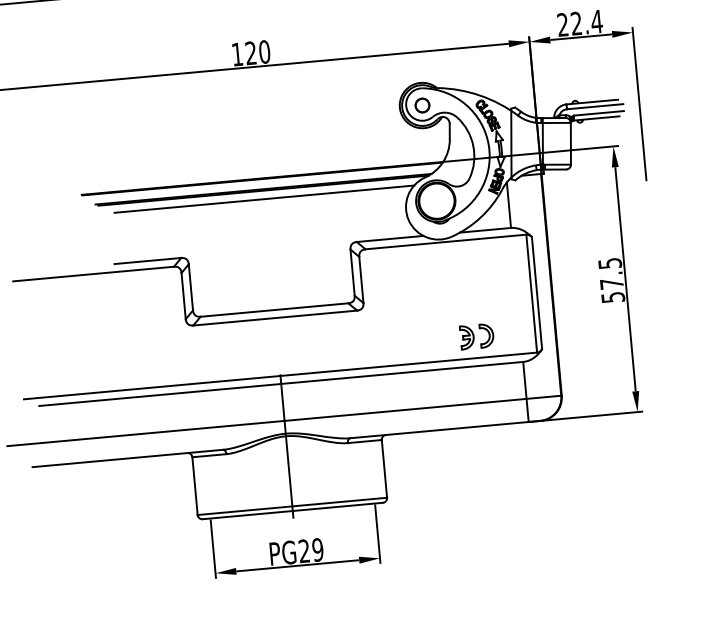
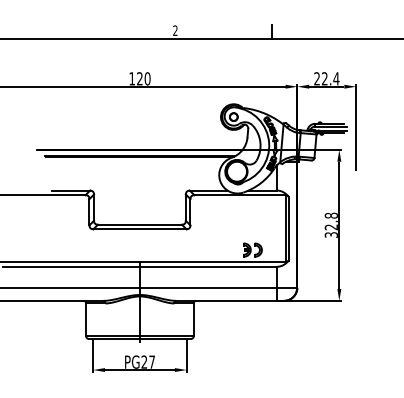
line: (263, 198) -> (139, 161), removed
text: (609, 279) -> (330, 224), 57.5 -> 32.8
text: (318, 548) -> (152, 361), PG29 -> PG27

